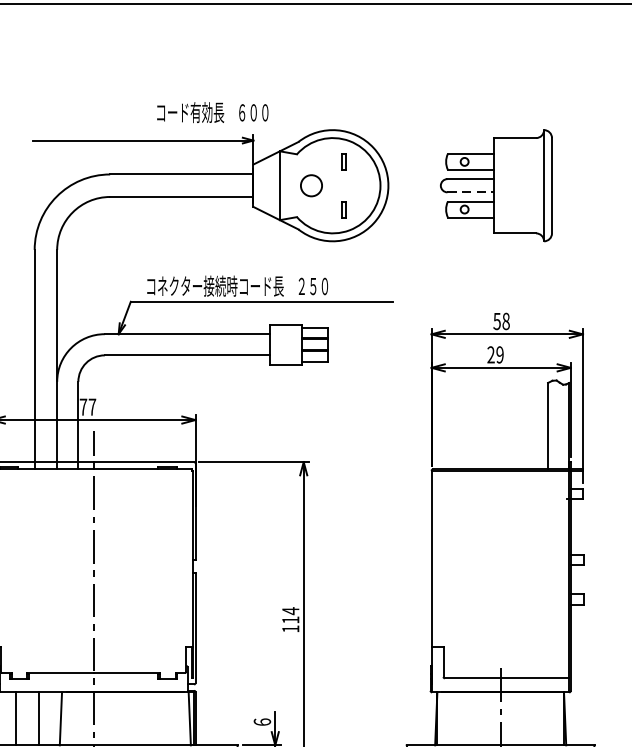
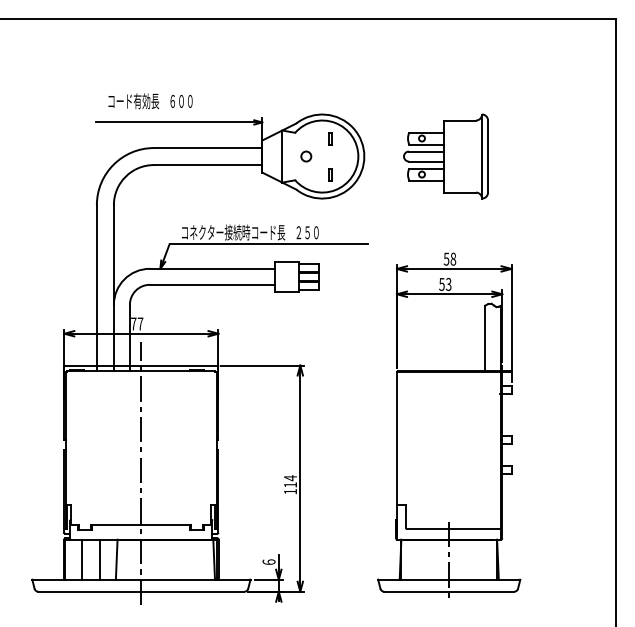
text: (212, 112) -> (150, 101), moved
circle: (311, 185) -> (306, 156), size x0.62
line: (470, 192) -> (426, 161), dashed -> solid
text: (495, 354) -> (445, 284), 29 -> 53

